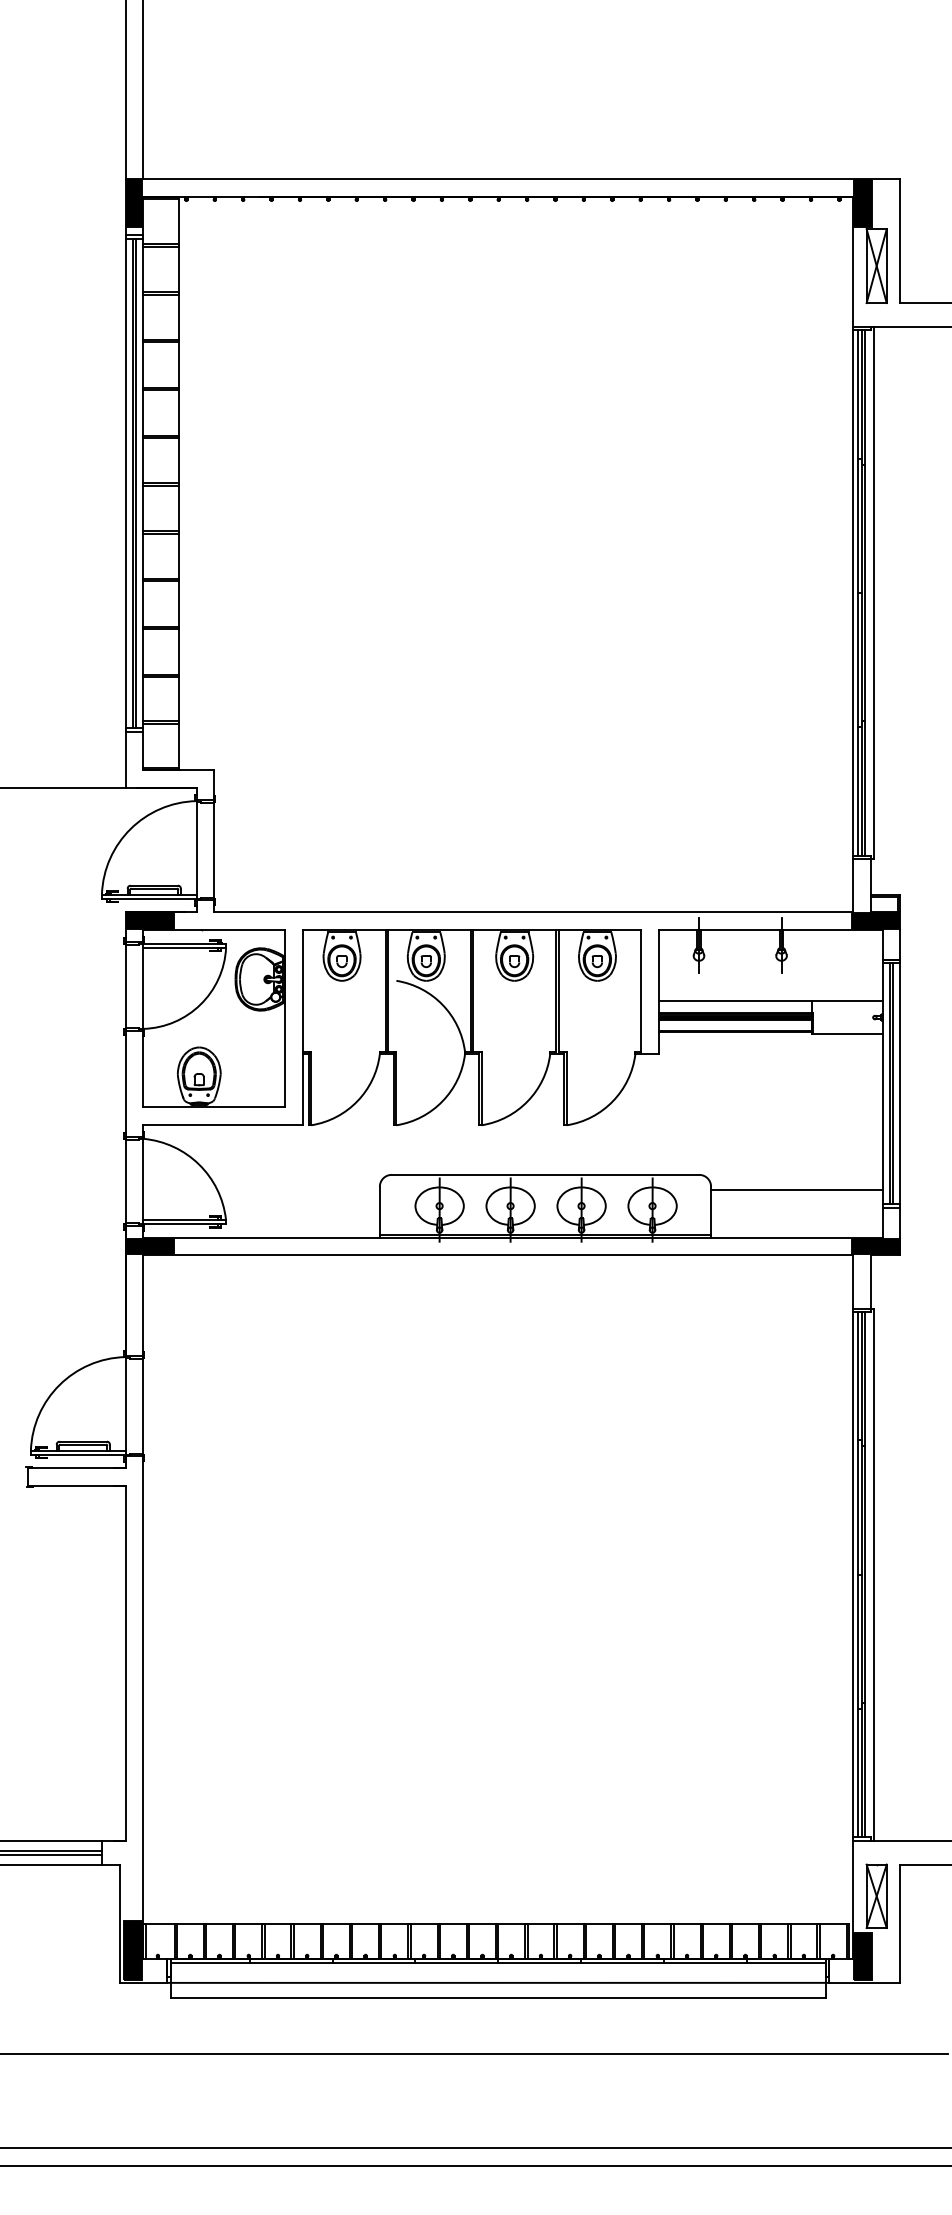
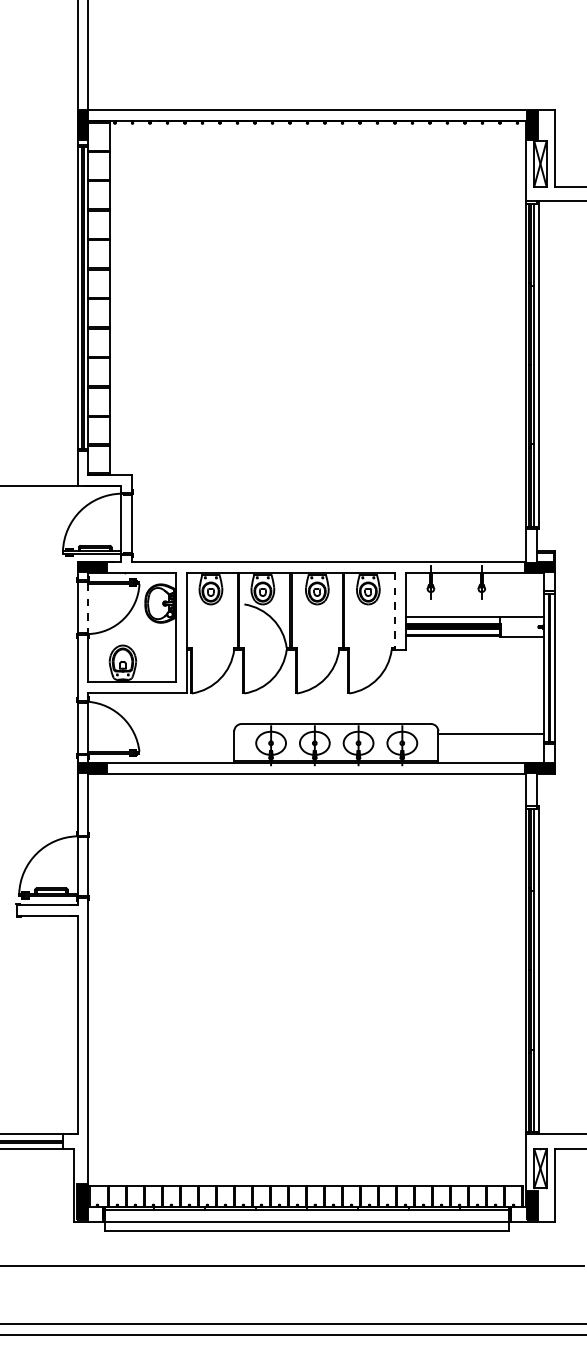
line: (143, 989) -> (88, 609), solid -> dashed
line: (641, 992) -> (395, 611), solid -> dashed

